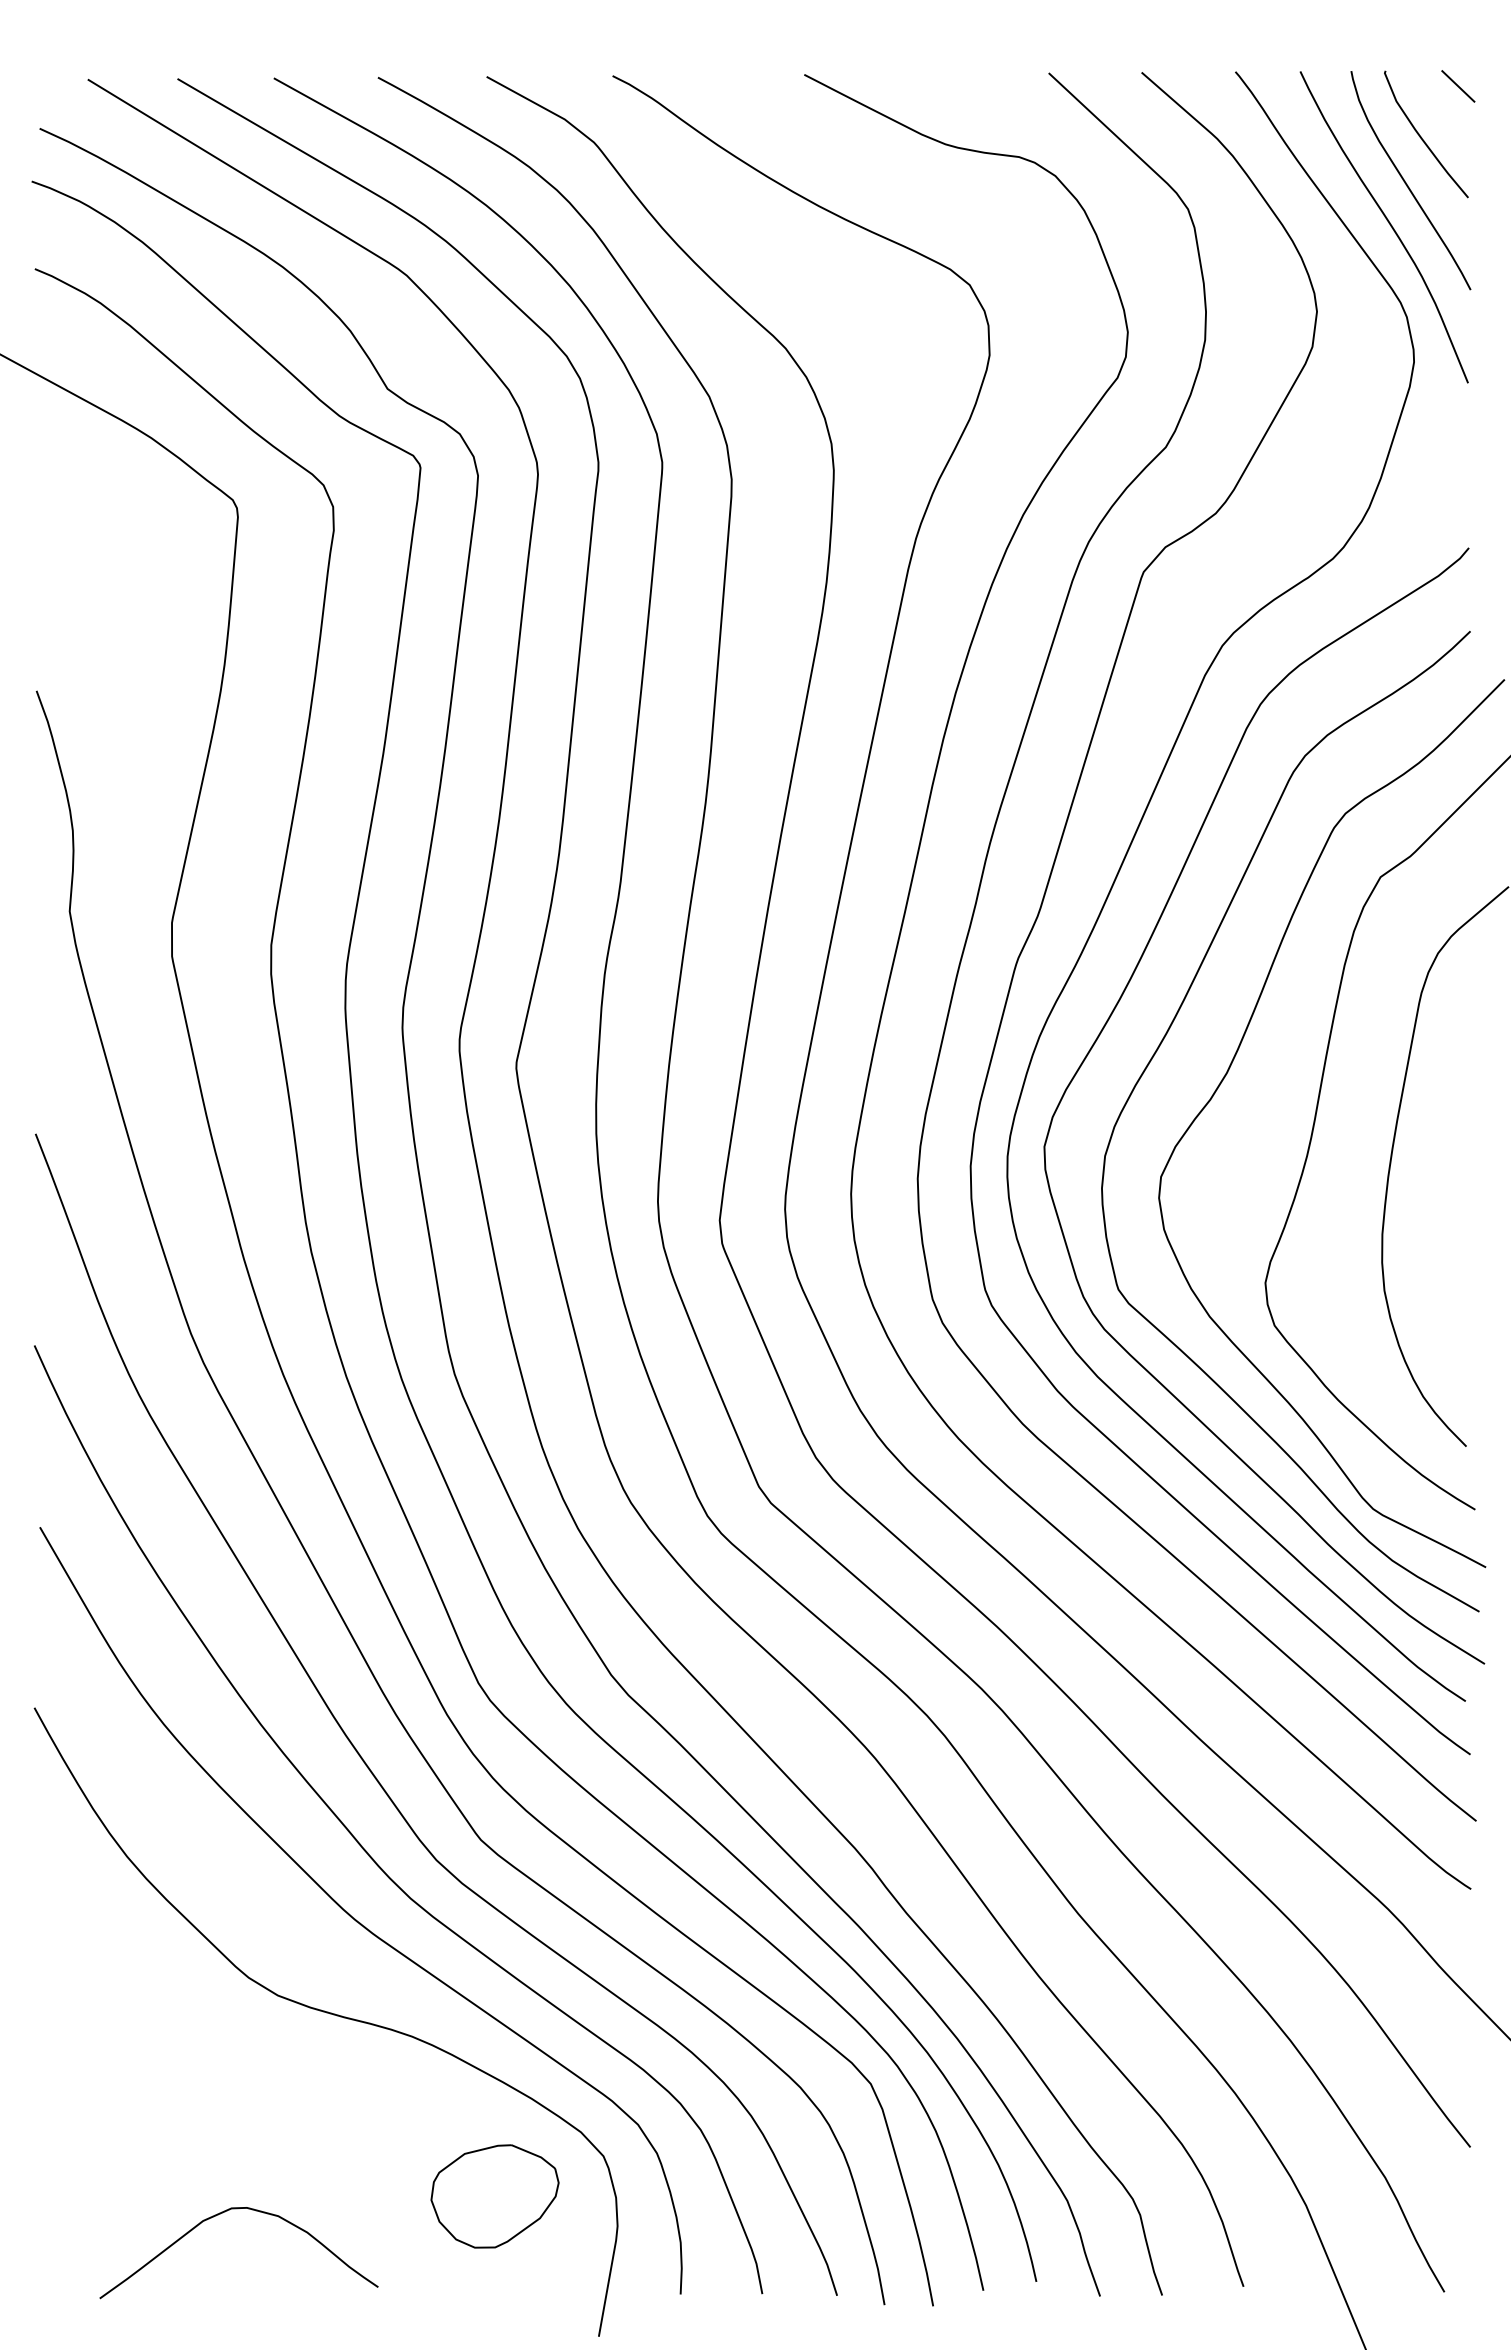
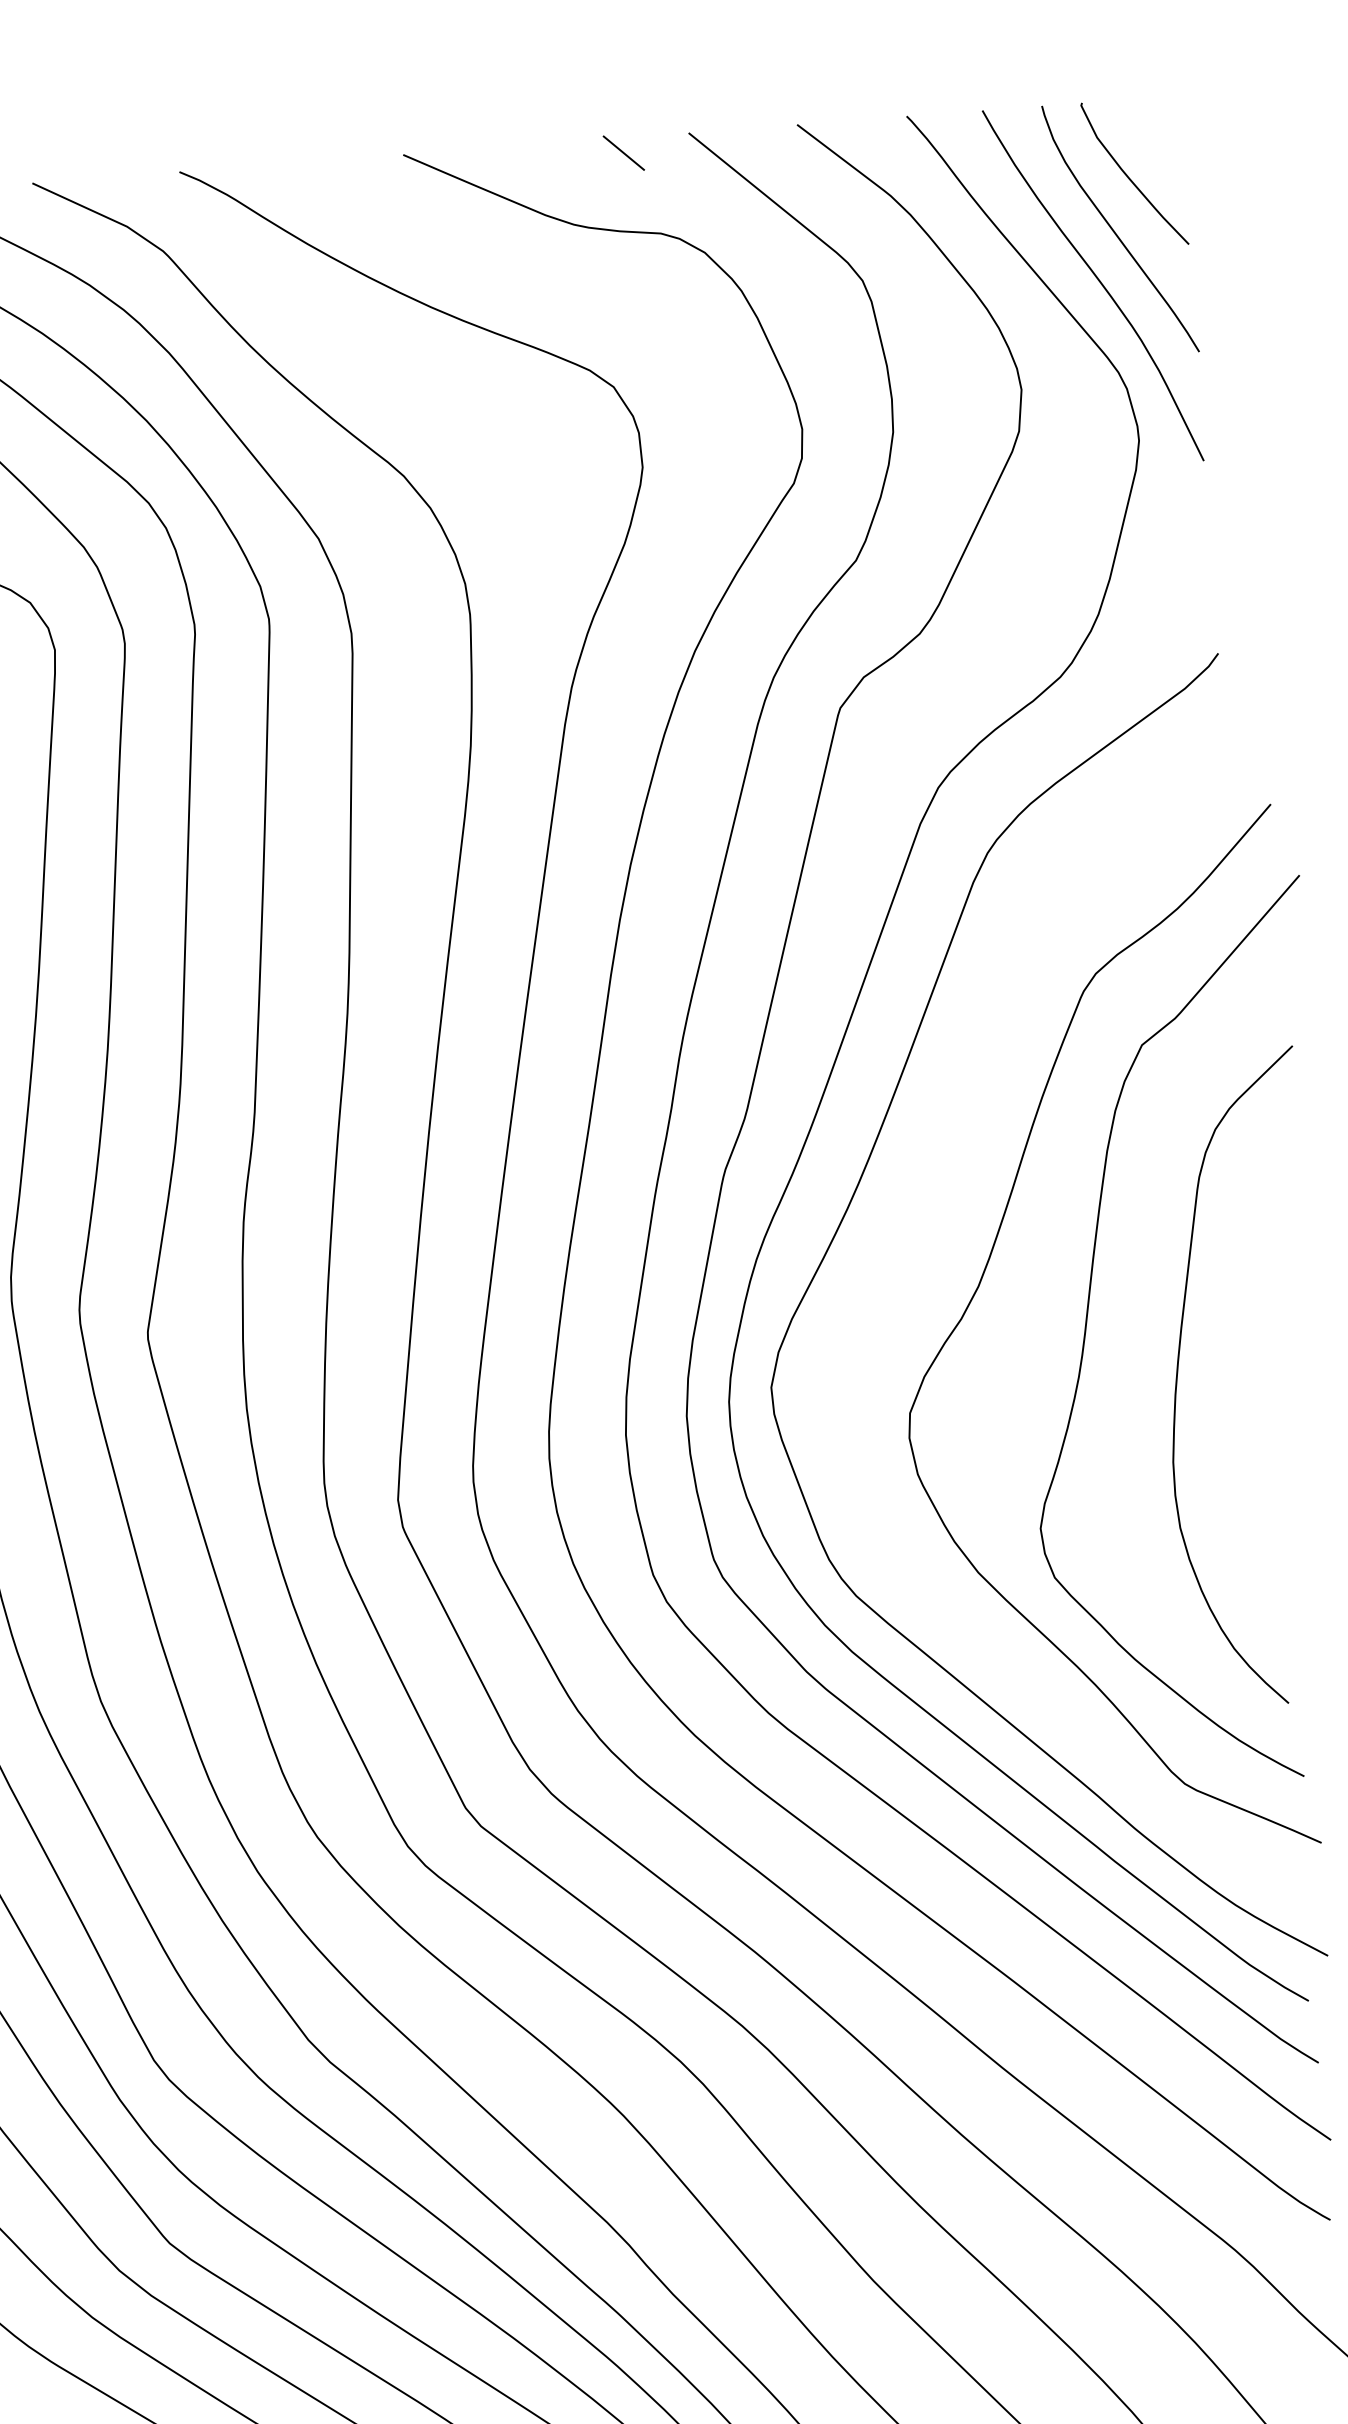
line: (1458, 86) -> (624, 153), moved
curve: (1160, 1046) -> (898, 1260), removed

